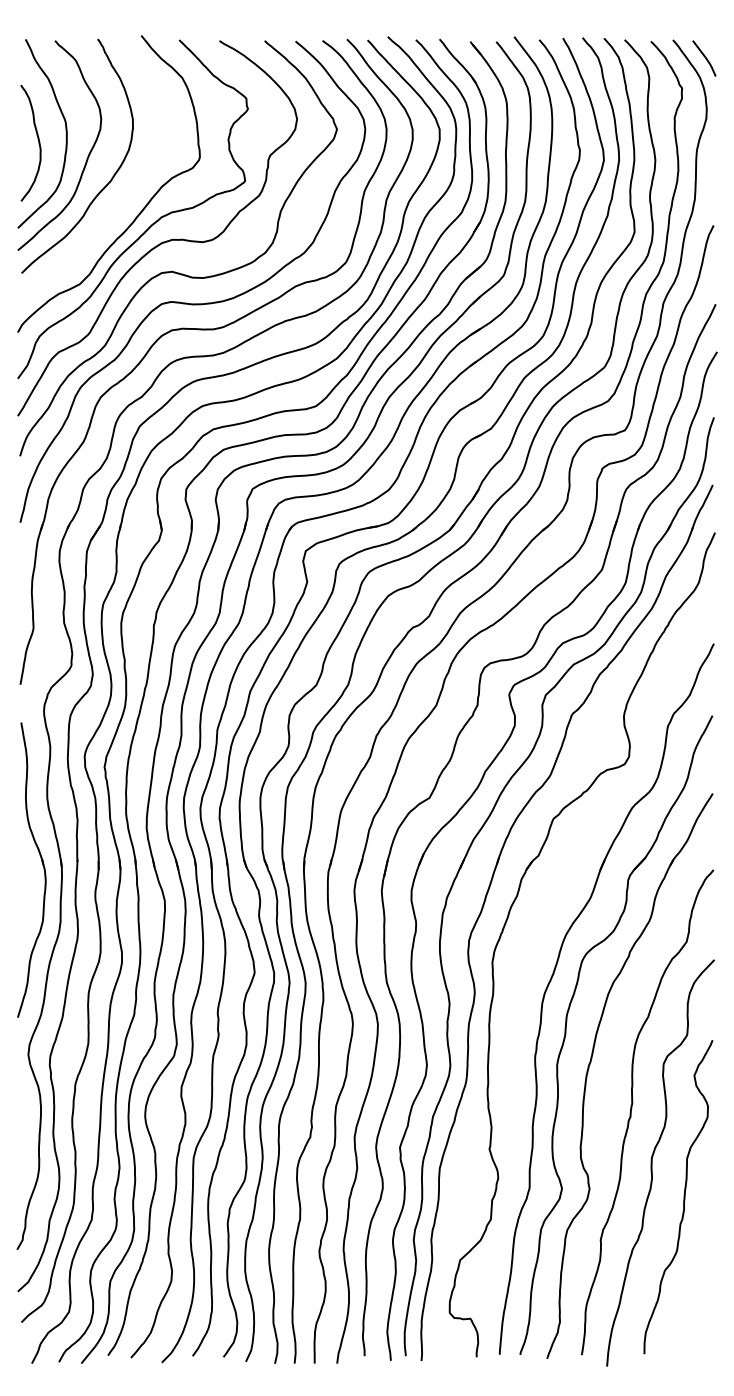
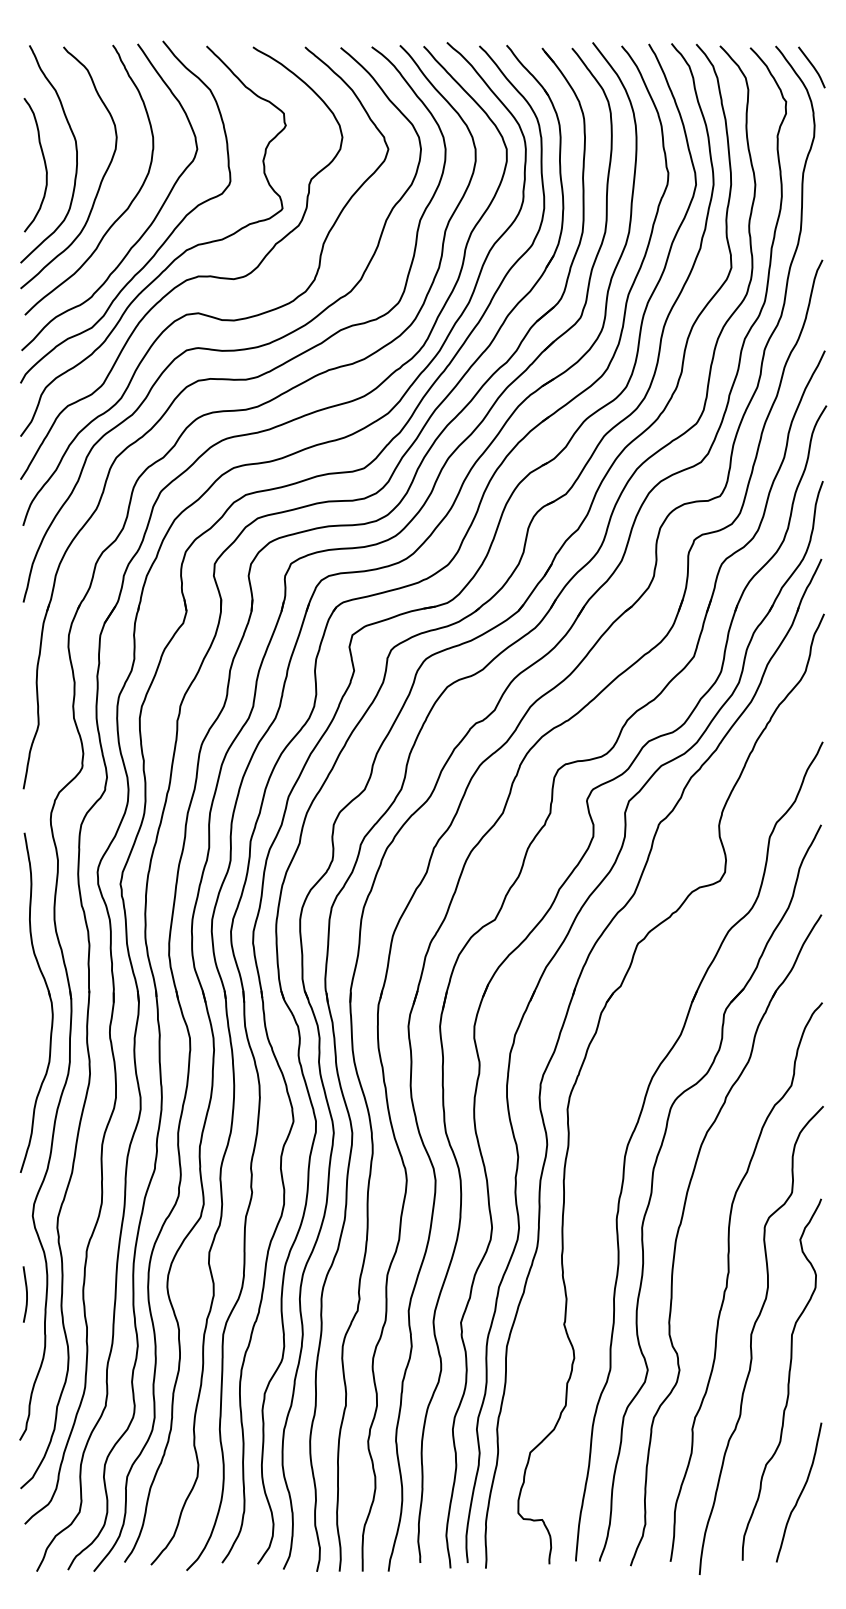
curve: (127, 197) -> (146, 227), added
curve: (22, 1122) -> (25, 1293), added
curve: (694, 1294) -> (800, 1491), added

